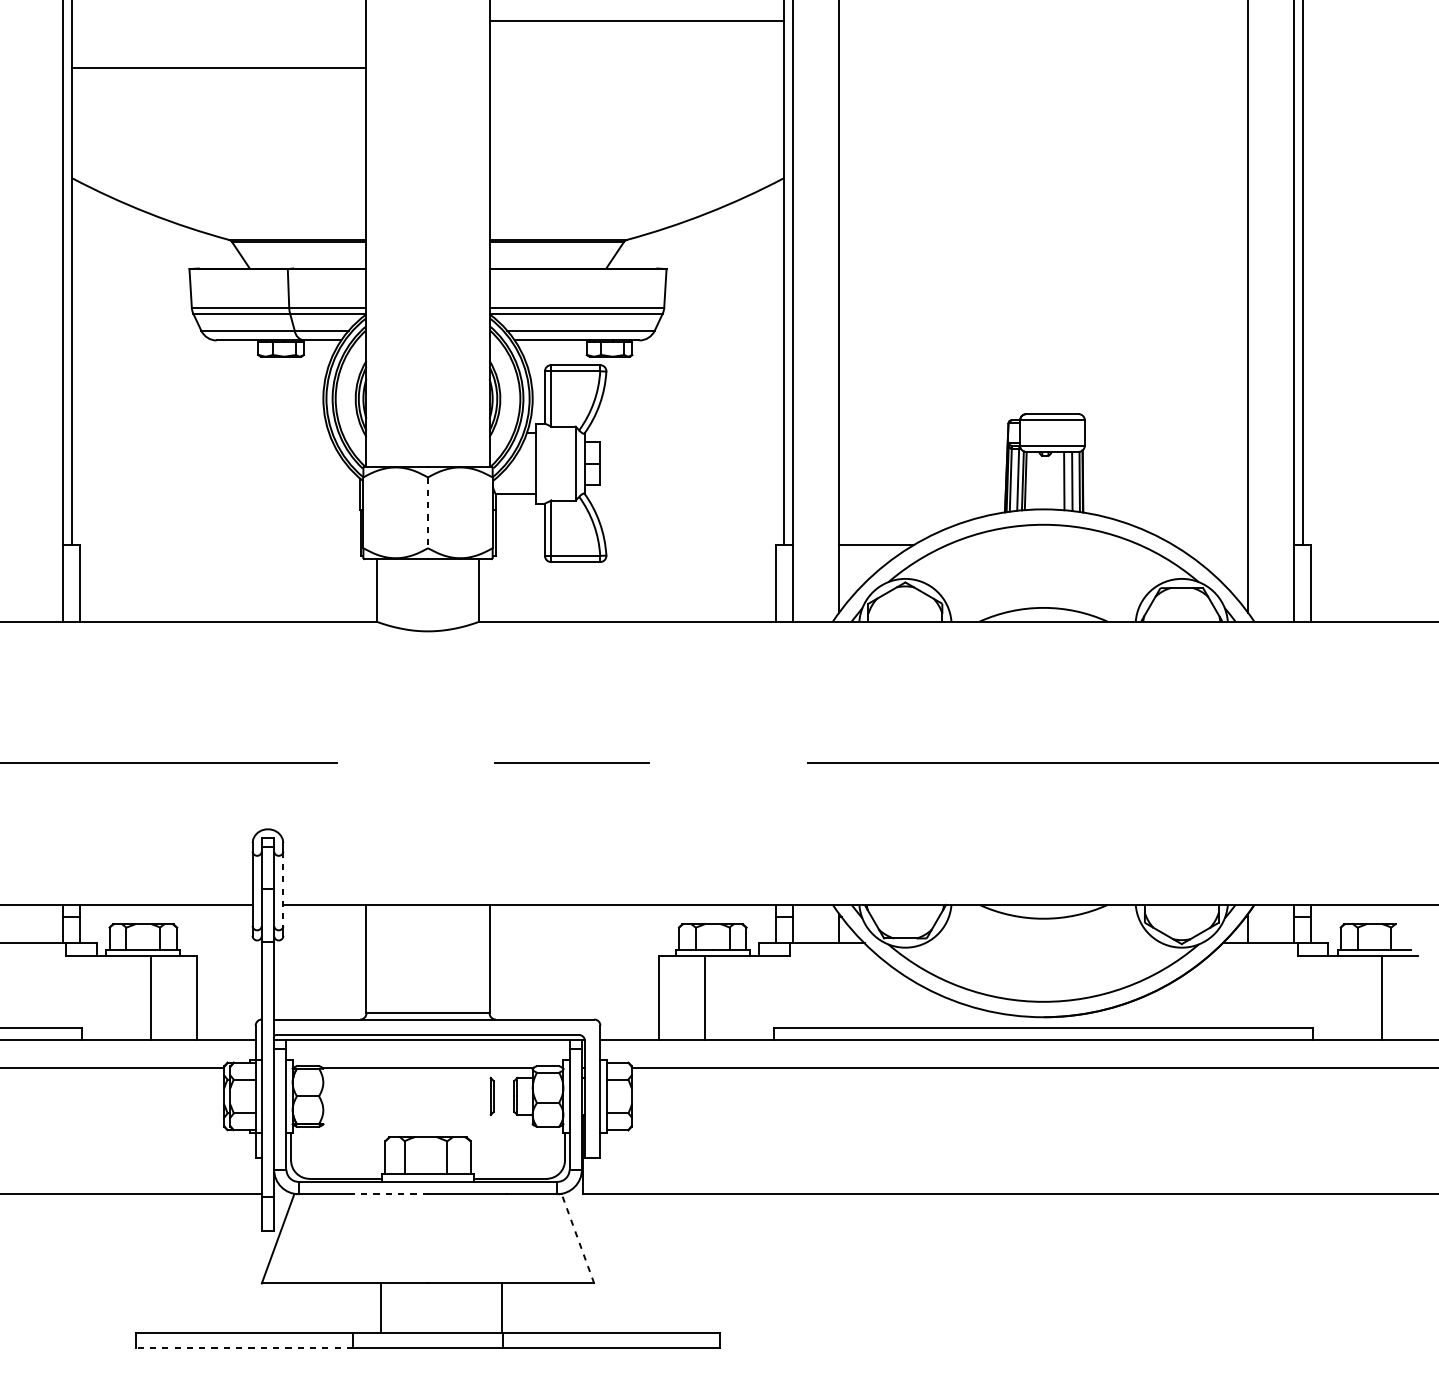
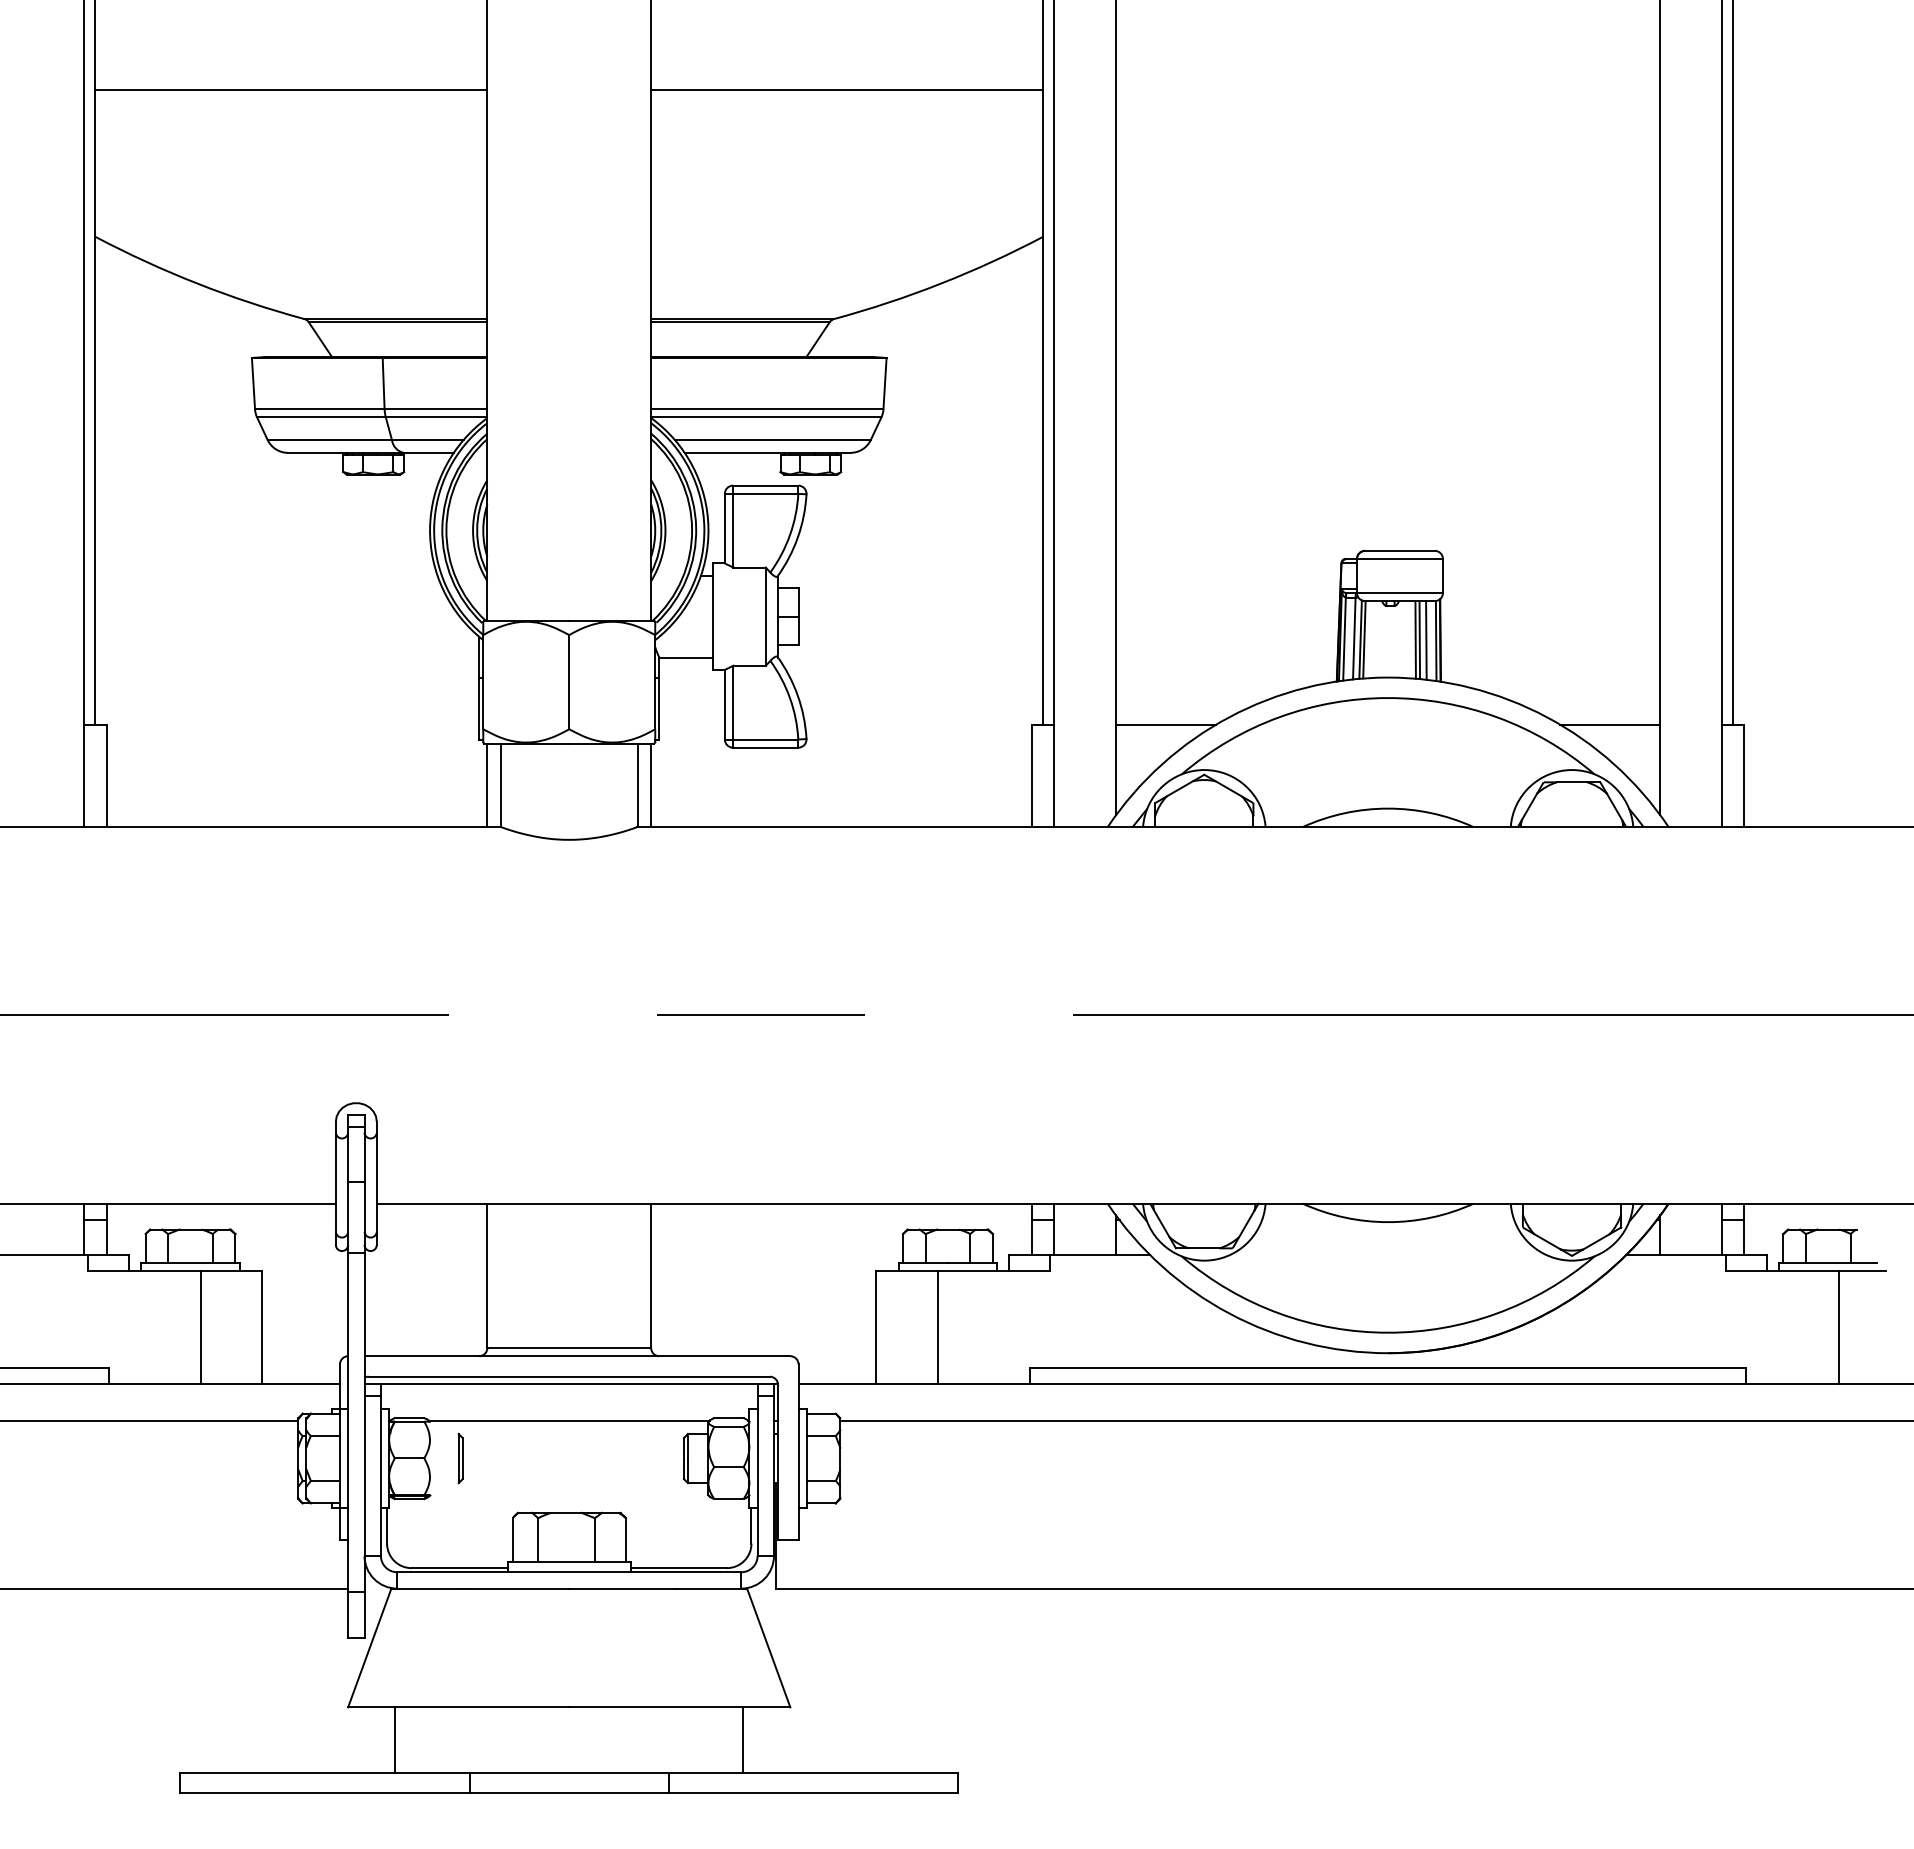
line: (637, 21) -> (847, 90), moved
line: (1067, 481) -> (1419, 640), added
line: (428, 513) -> (569, 682), dashed -> solid
line: (1210, 544) -> (1610, 724), added
line: (366, 590) -> (487, 785), added
line: (489, 590) -> (651, 785), added
line: (283, 888) -> (376, 1182), dashed -> solid
part: (492, 1096) -> (460, 1458), moved
line: (388, 1194) -> (516, 1588), dashed -> solid
line: (577, 1238) -> (768, 1647), dashed -> solid
line: (380, 1307) -> (395, 1739), moved
line: (501, 1307) -> (743, 1739), moved
line: (244, 1348) -> (324, 1793), dashed -> solid

